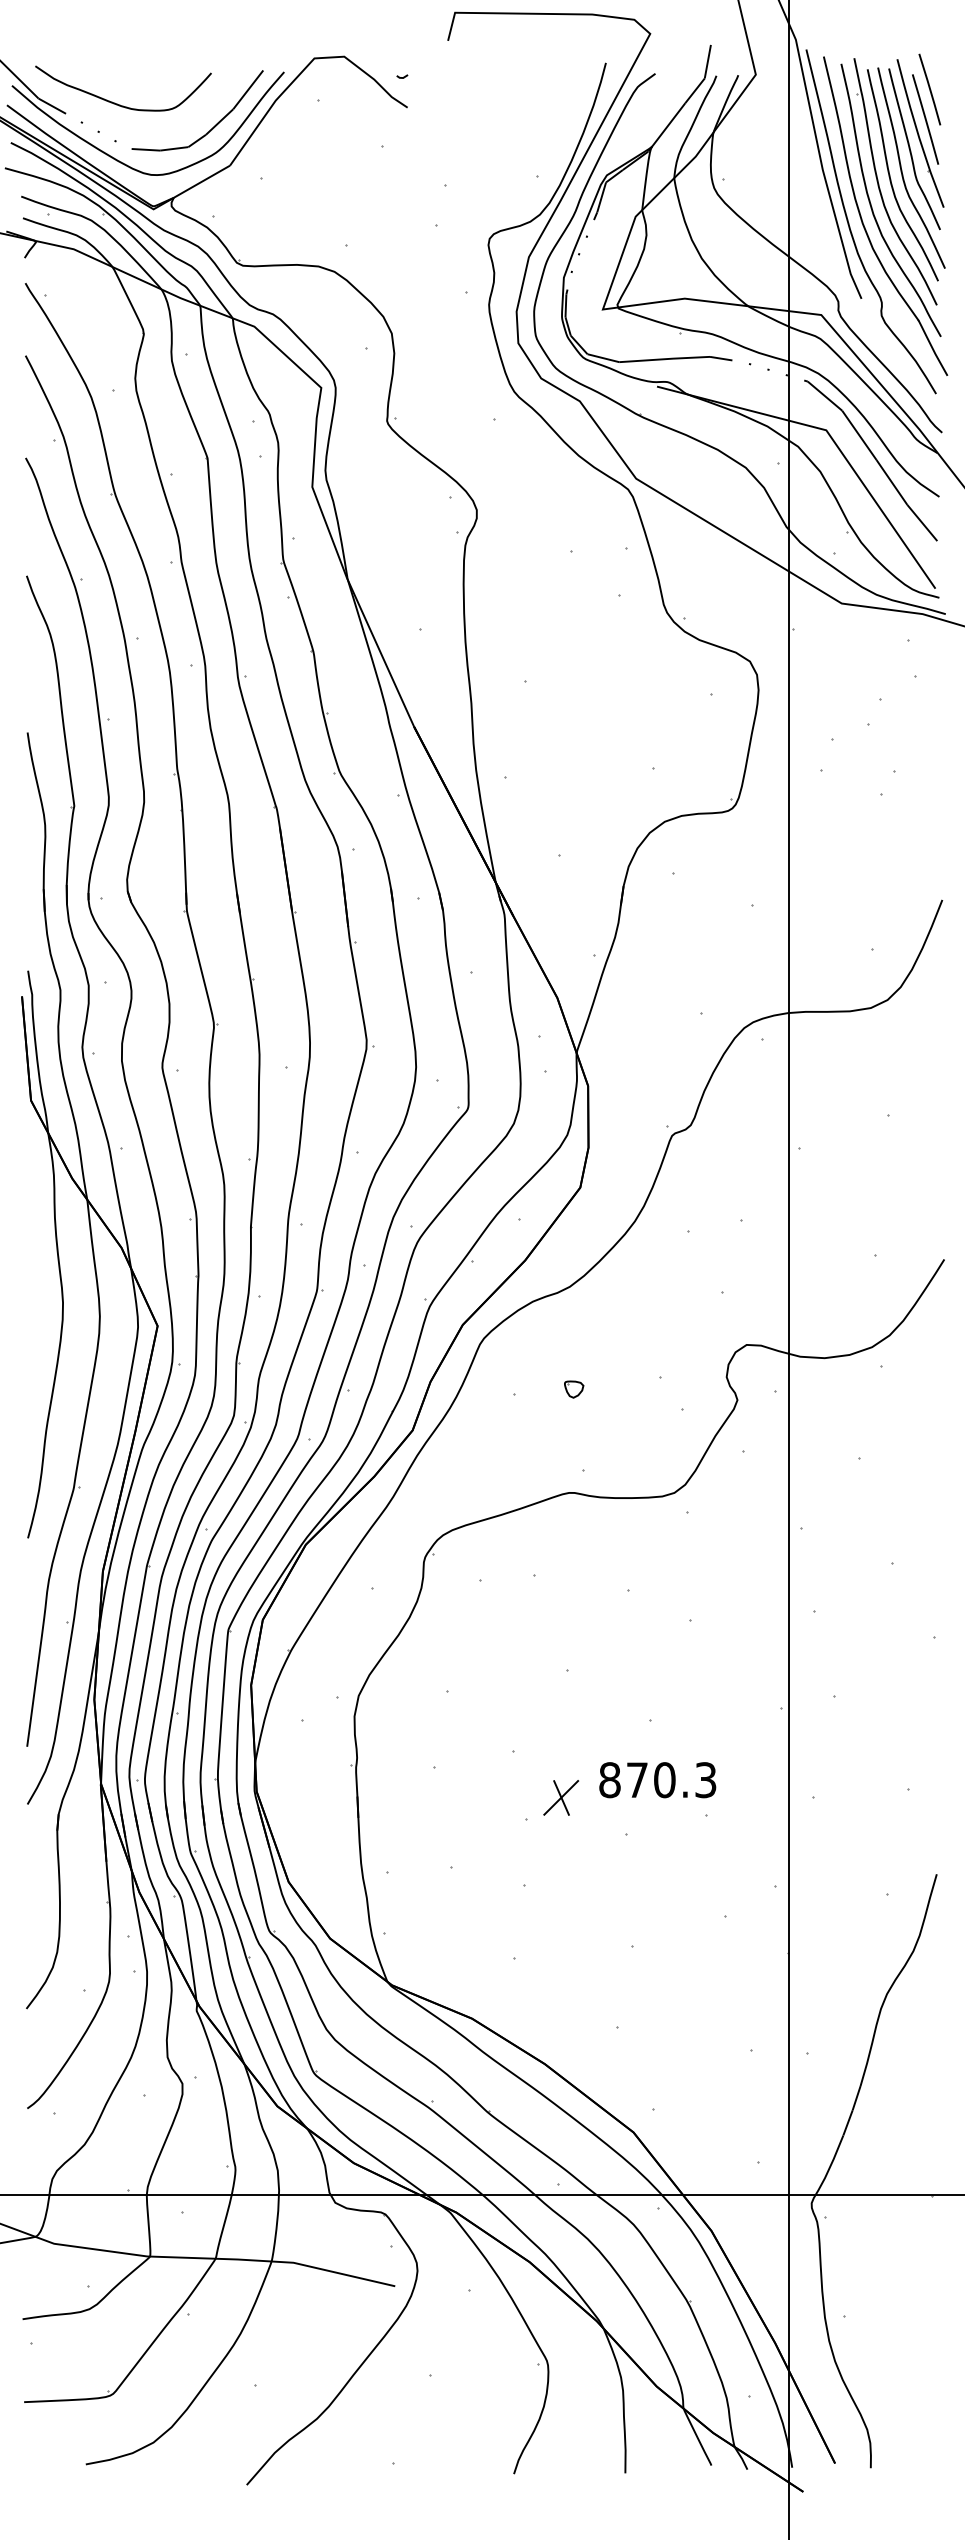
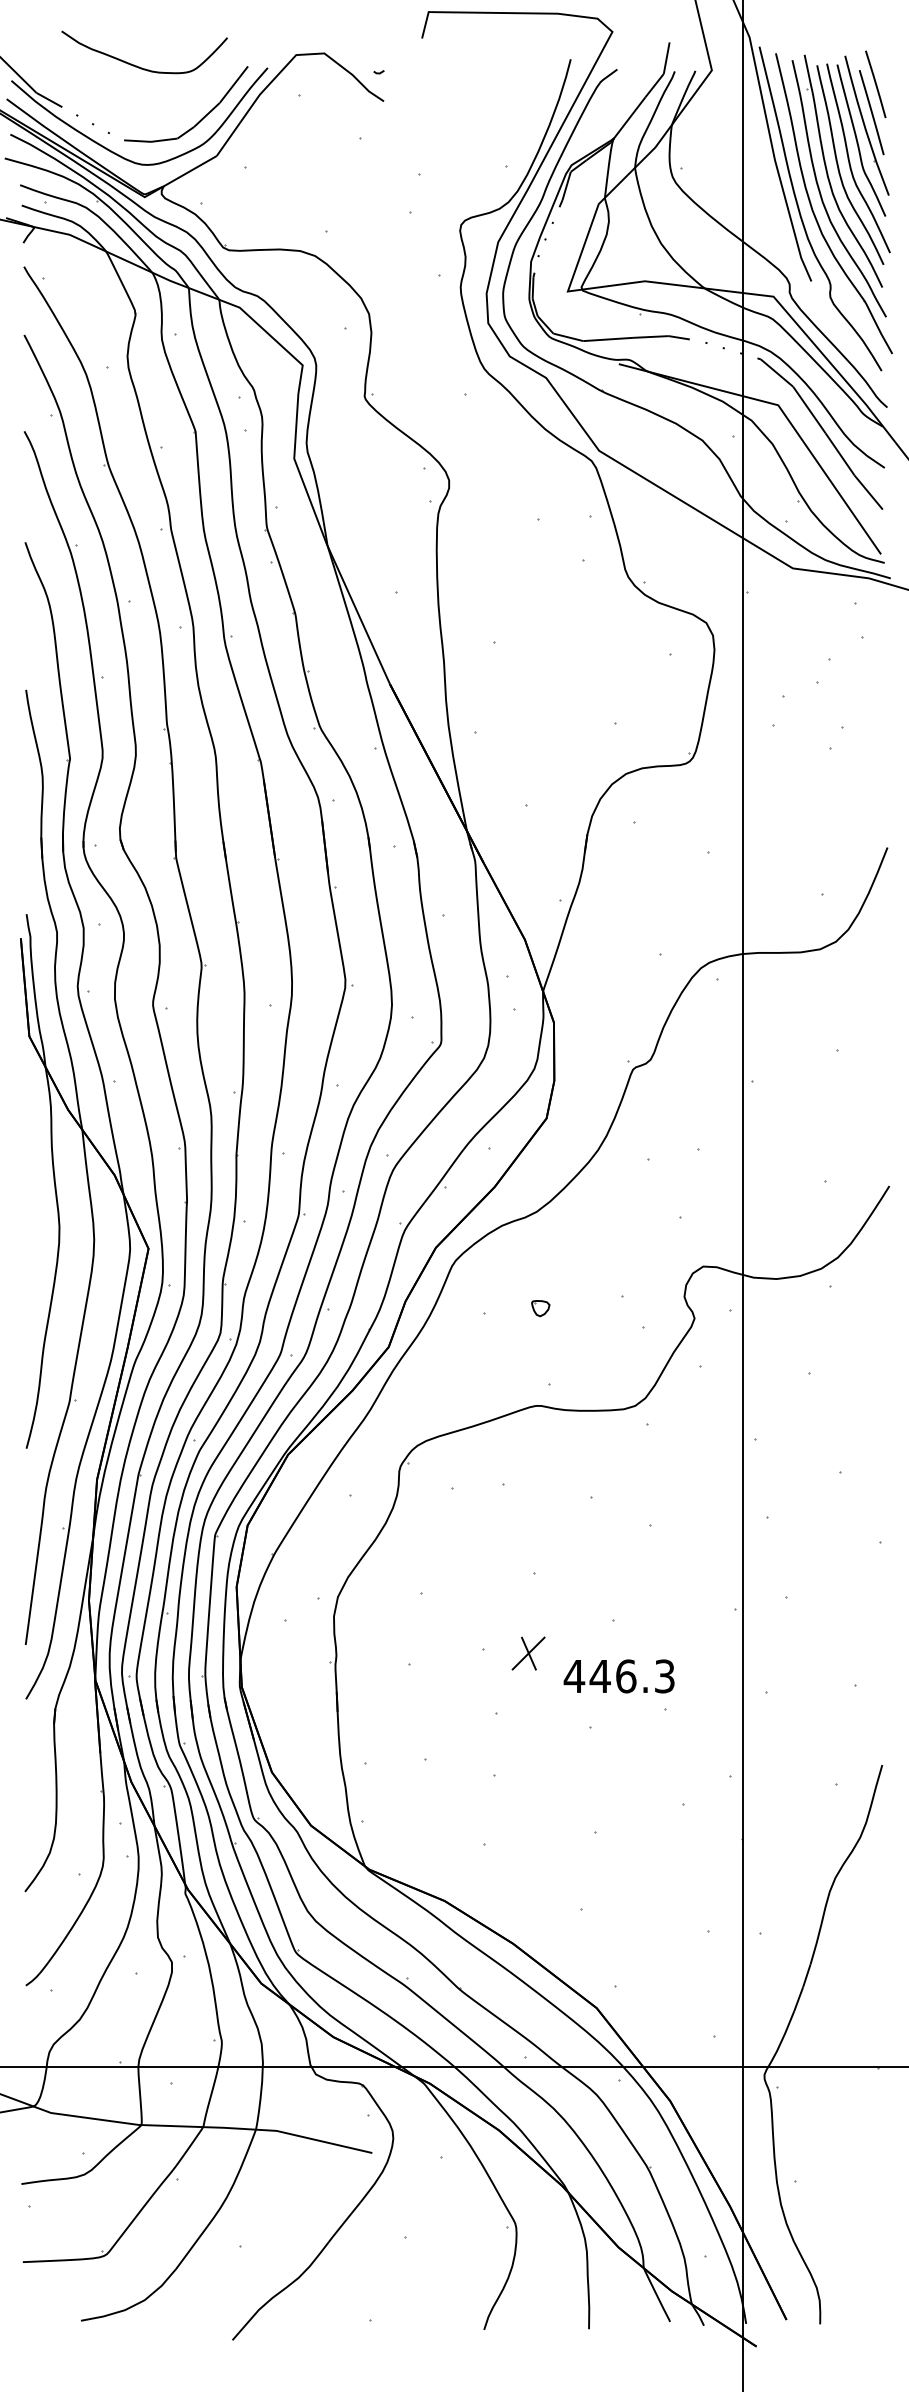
curve: (117, 103) -> (139, 66), moved
text: (636, 1780) -> (599, 1676), 870.3 -> 446.3
part: (560, 1797) -> (527, 1653), moved

